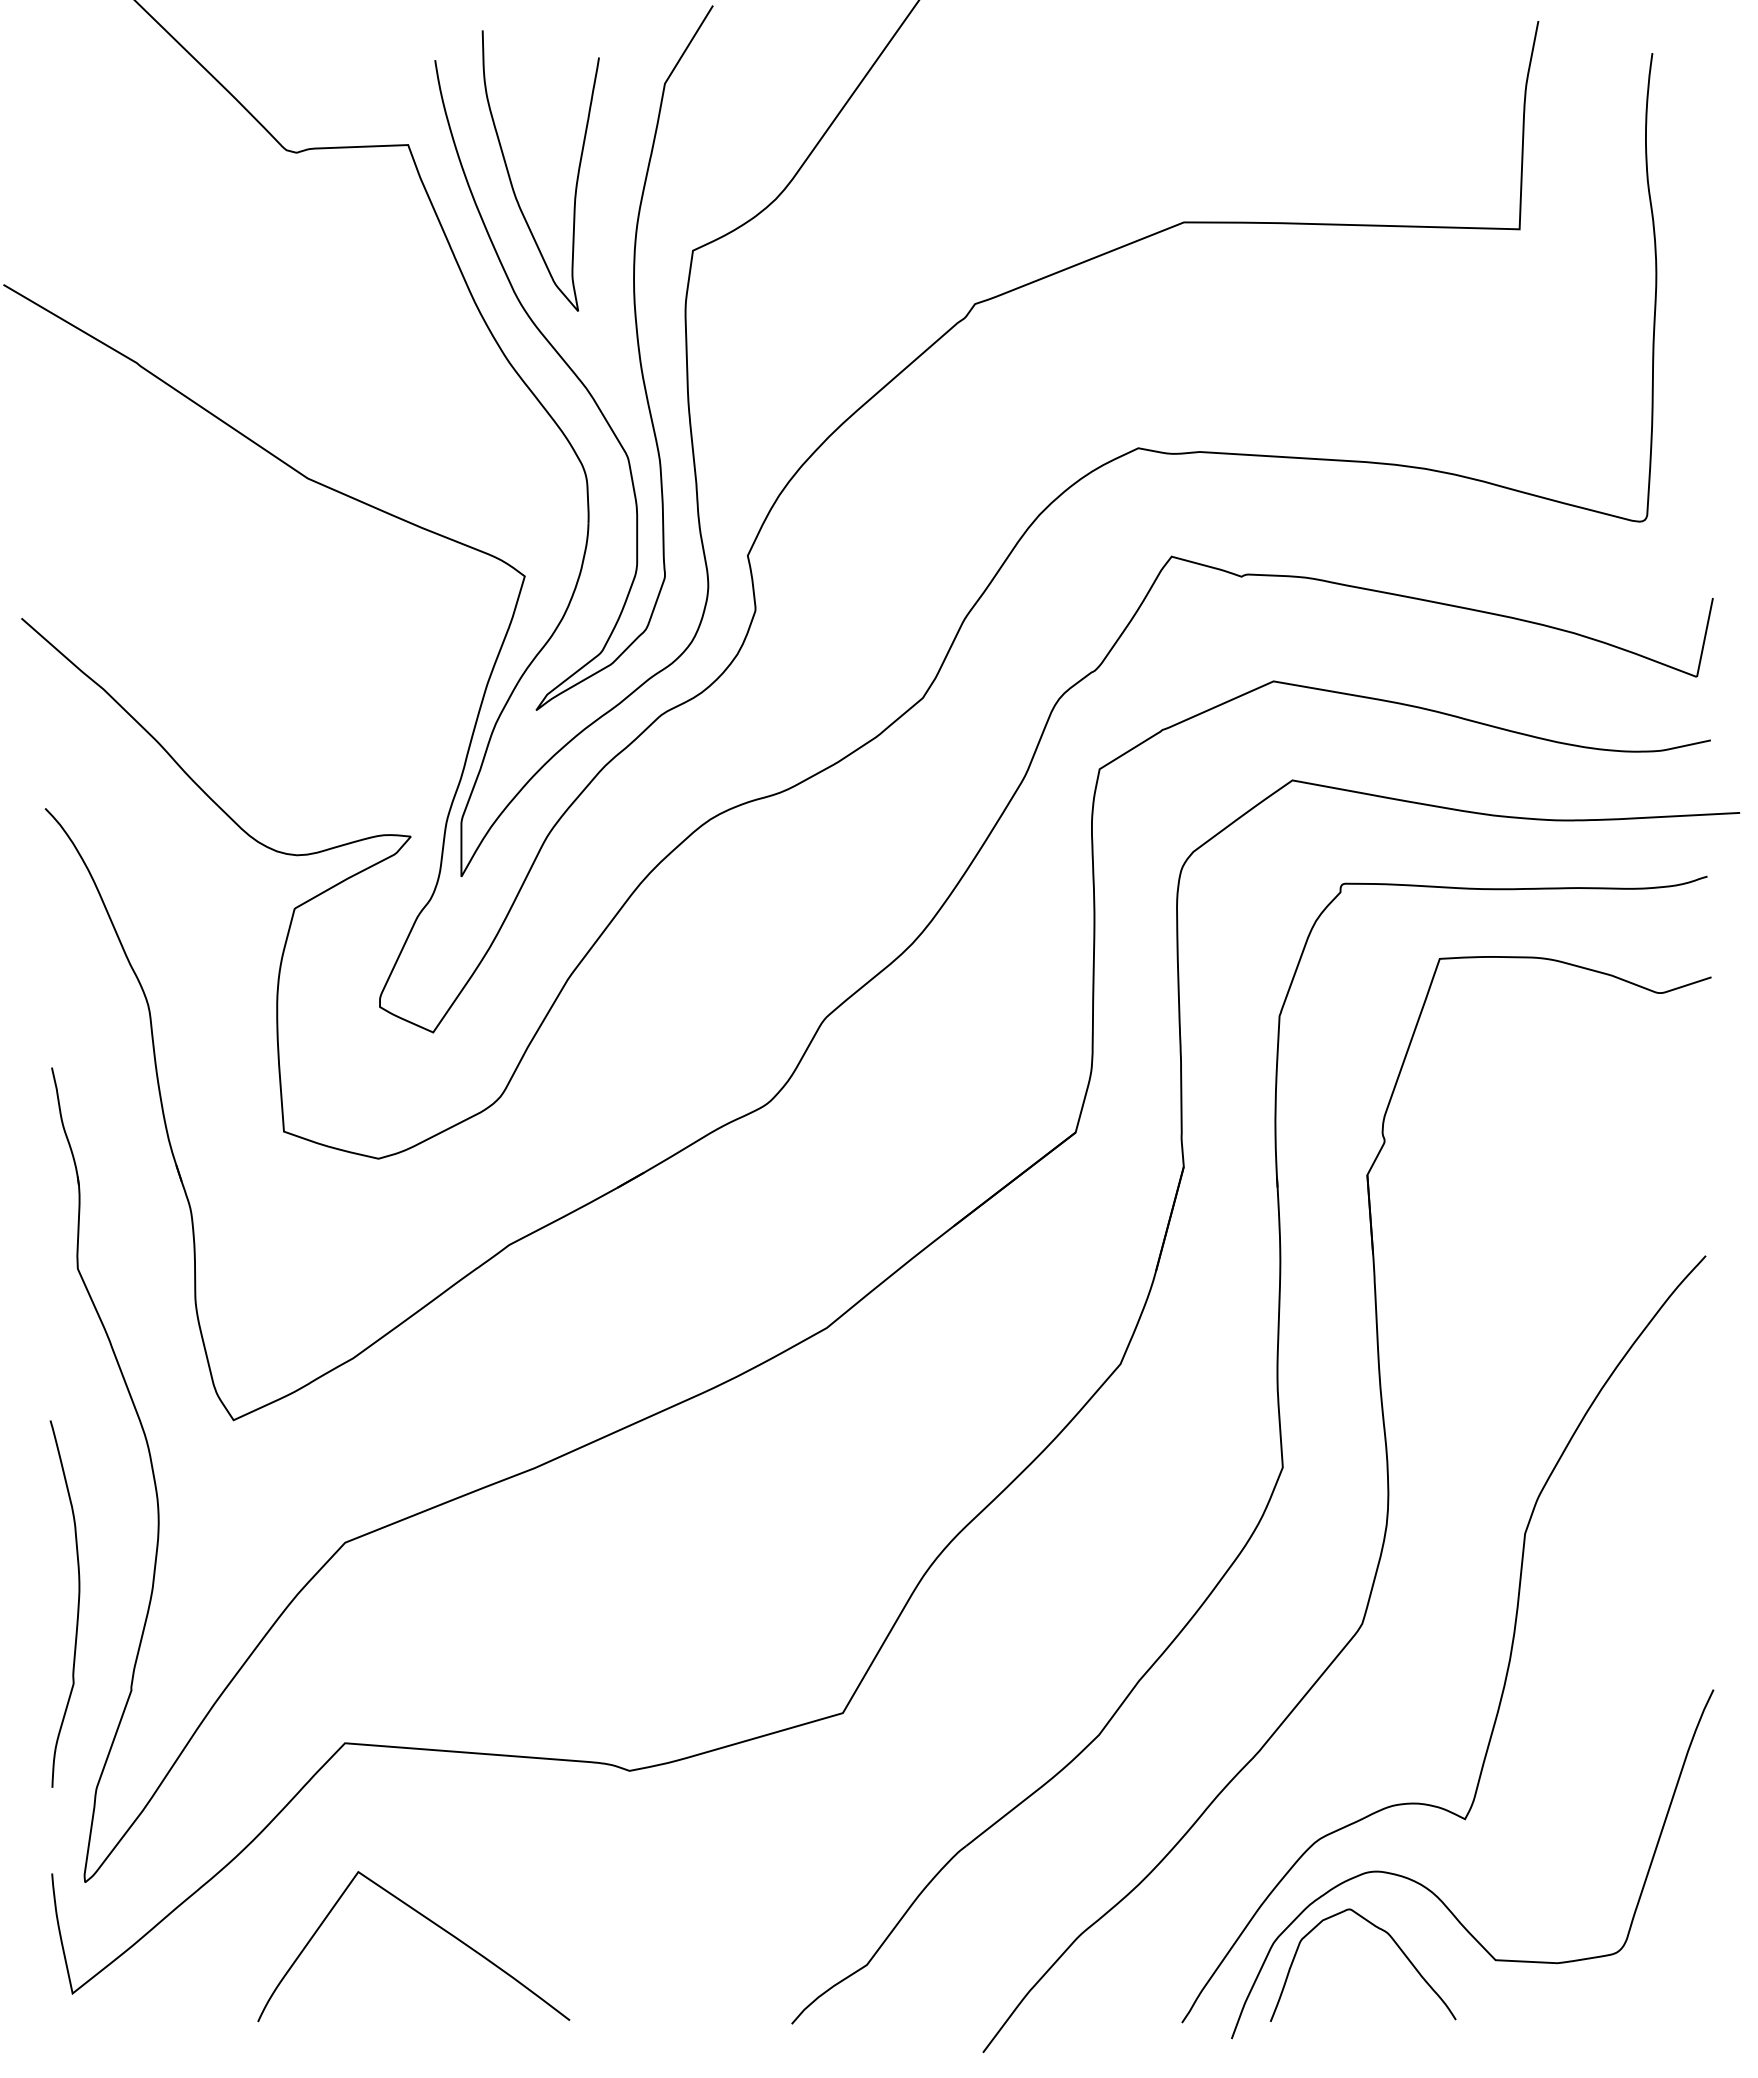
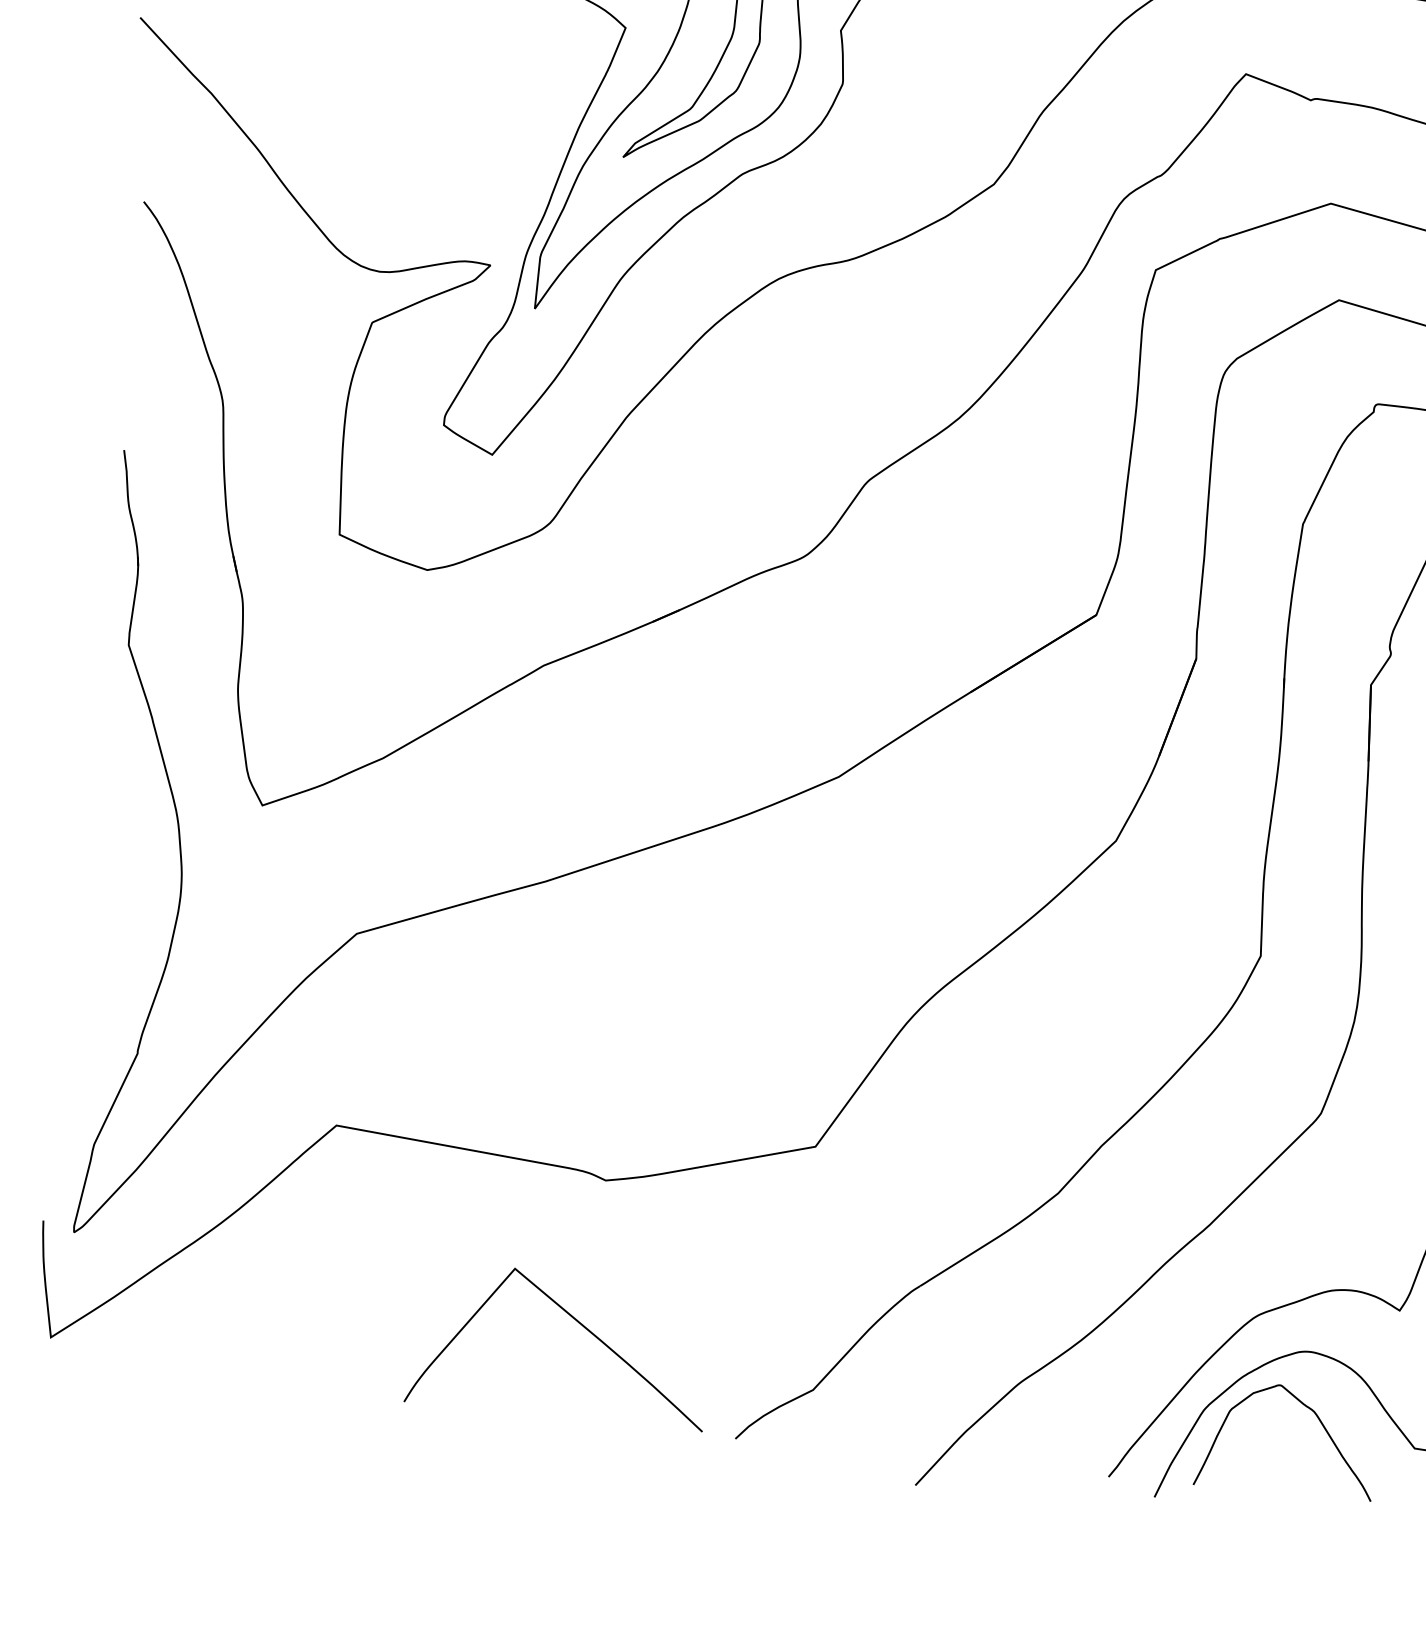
curve: (77, 1603) -> (94, 965), removed
curve: (429, 1921) -> (578, 1323), moved

